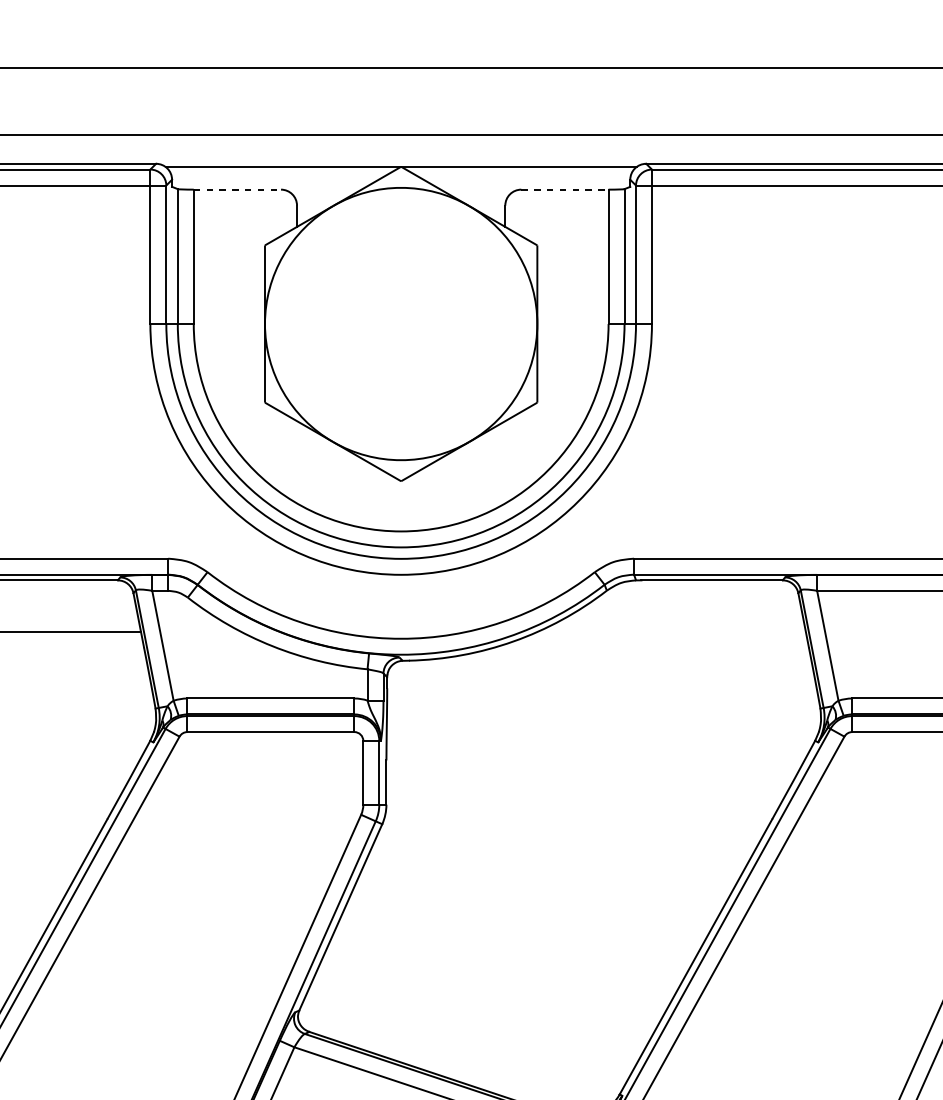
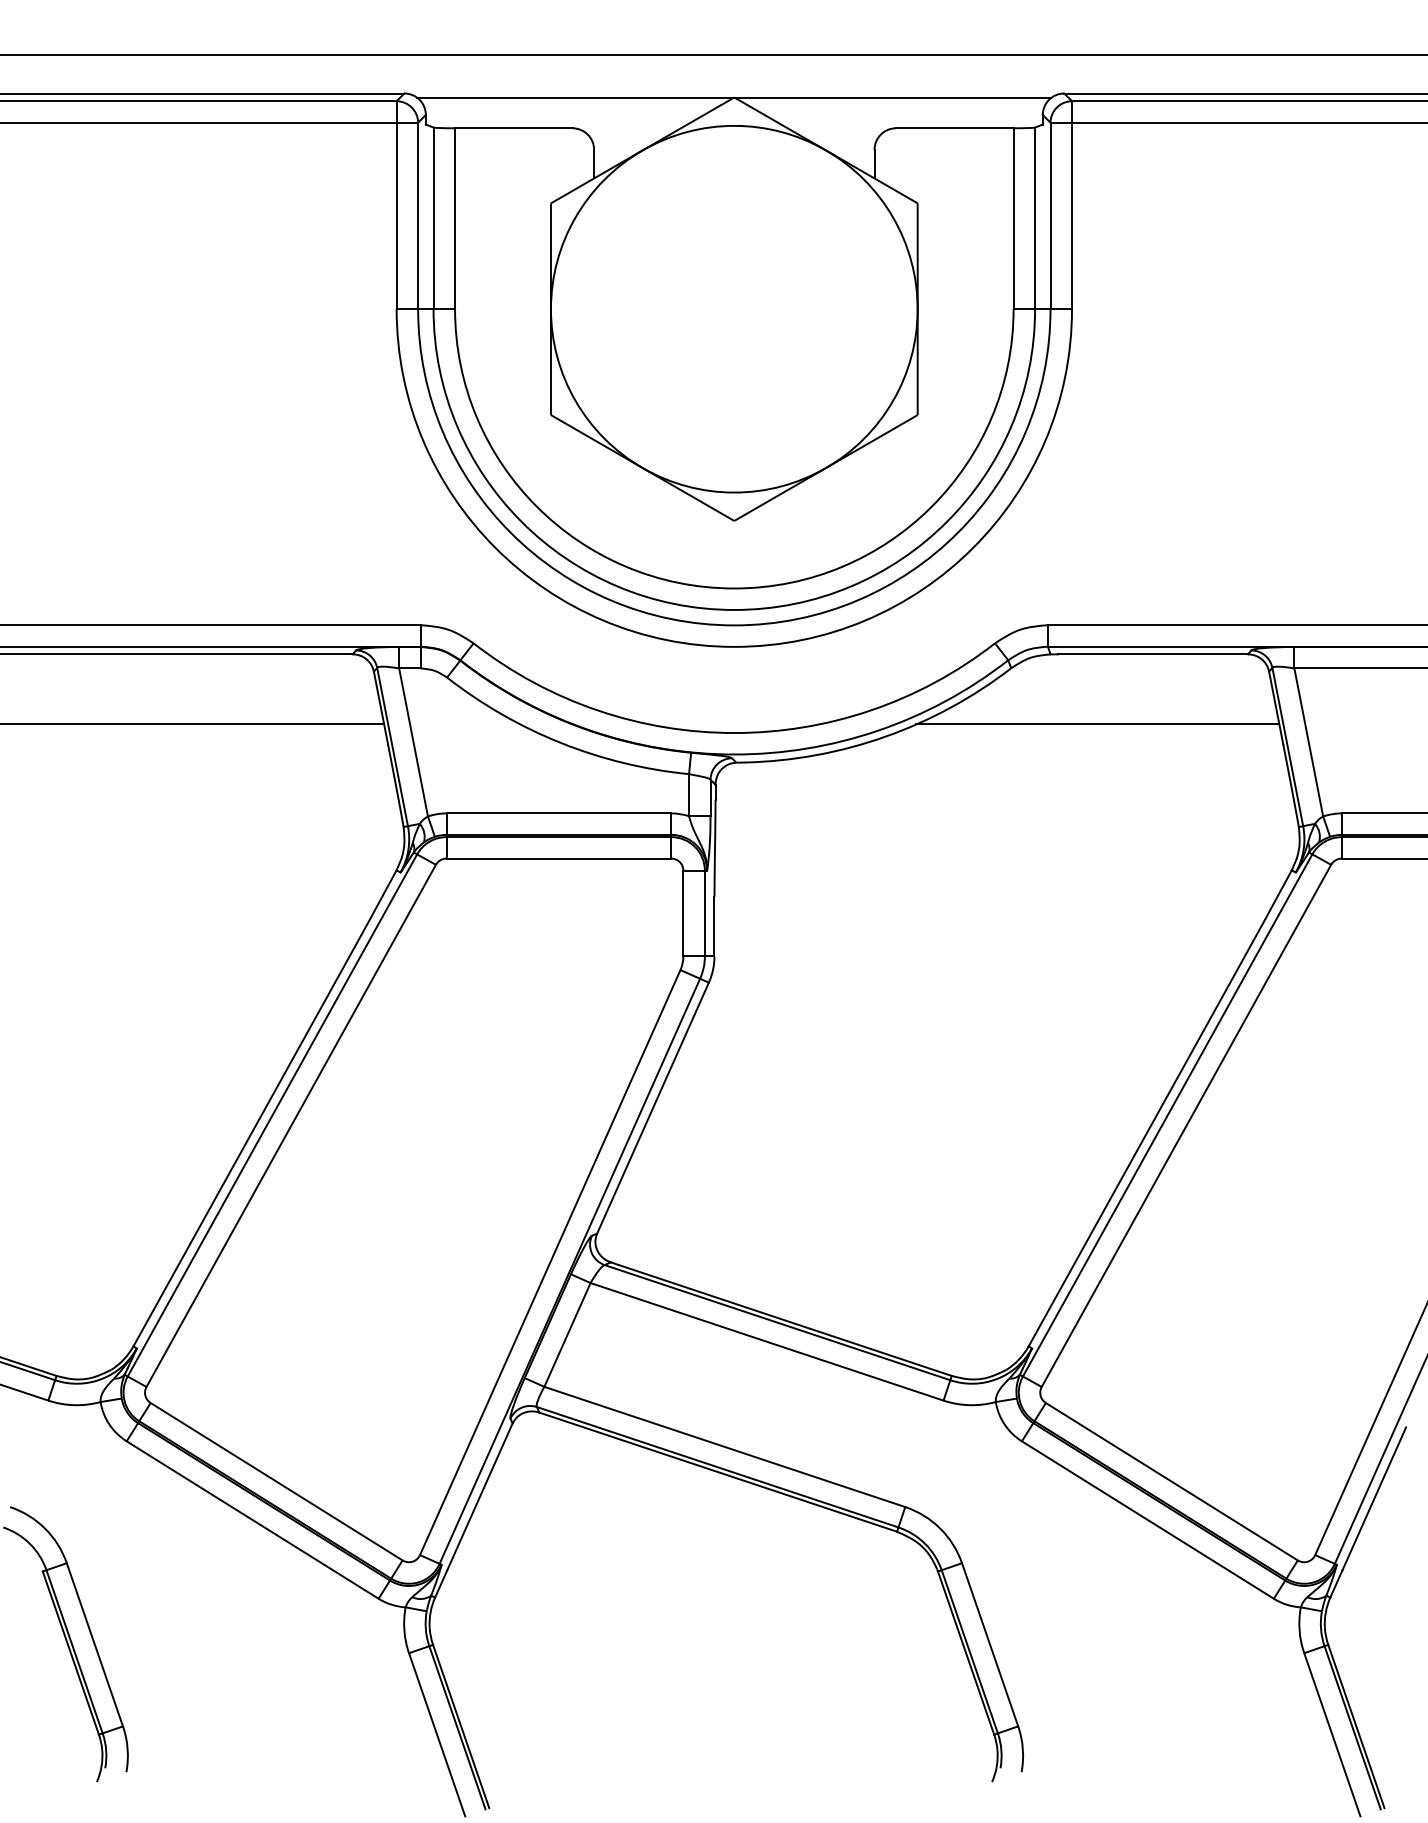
line: (237, 189) -> (513, 128), dashed -> solid
line: (564, 189) -> (954, 128), dashed -> solid
line: (670, 632) -> (1097, 724), added

